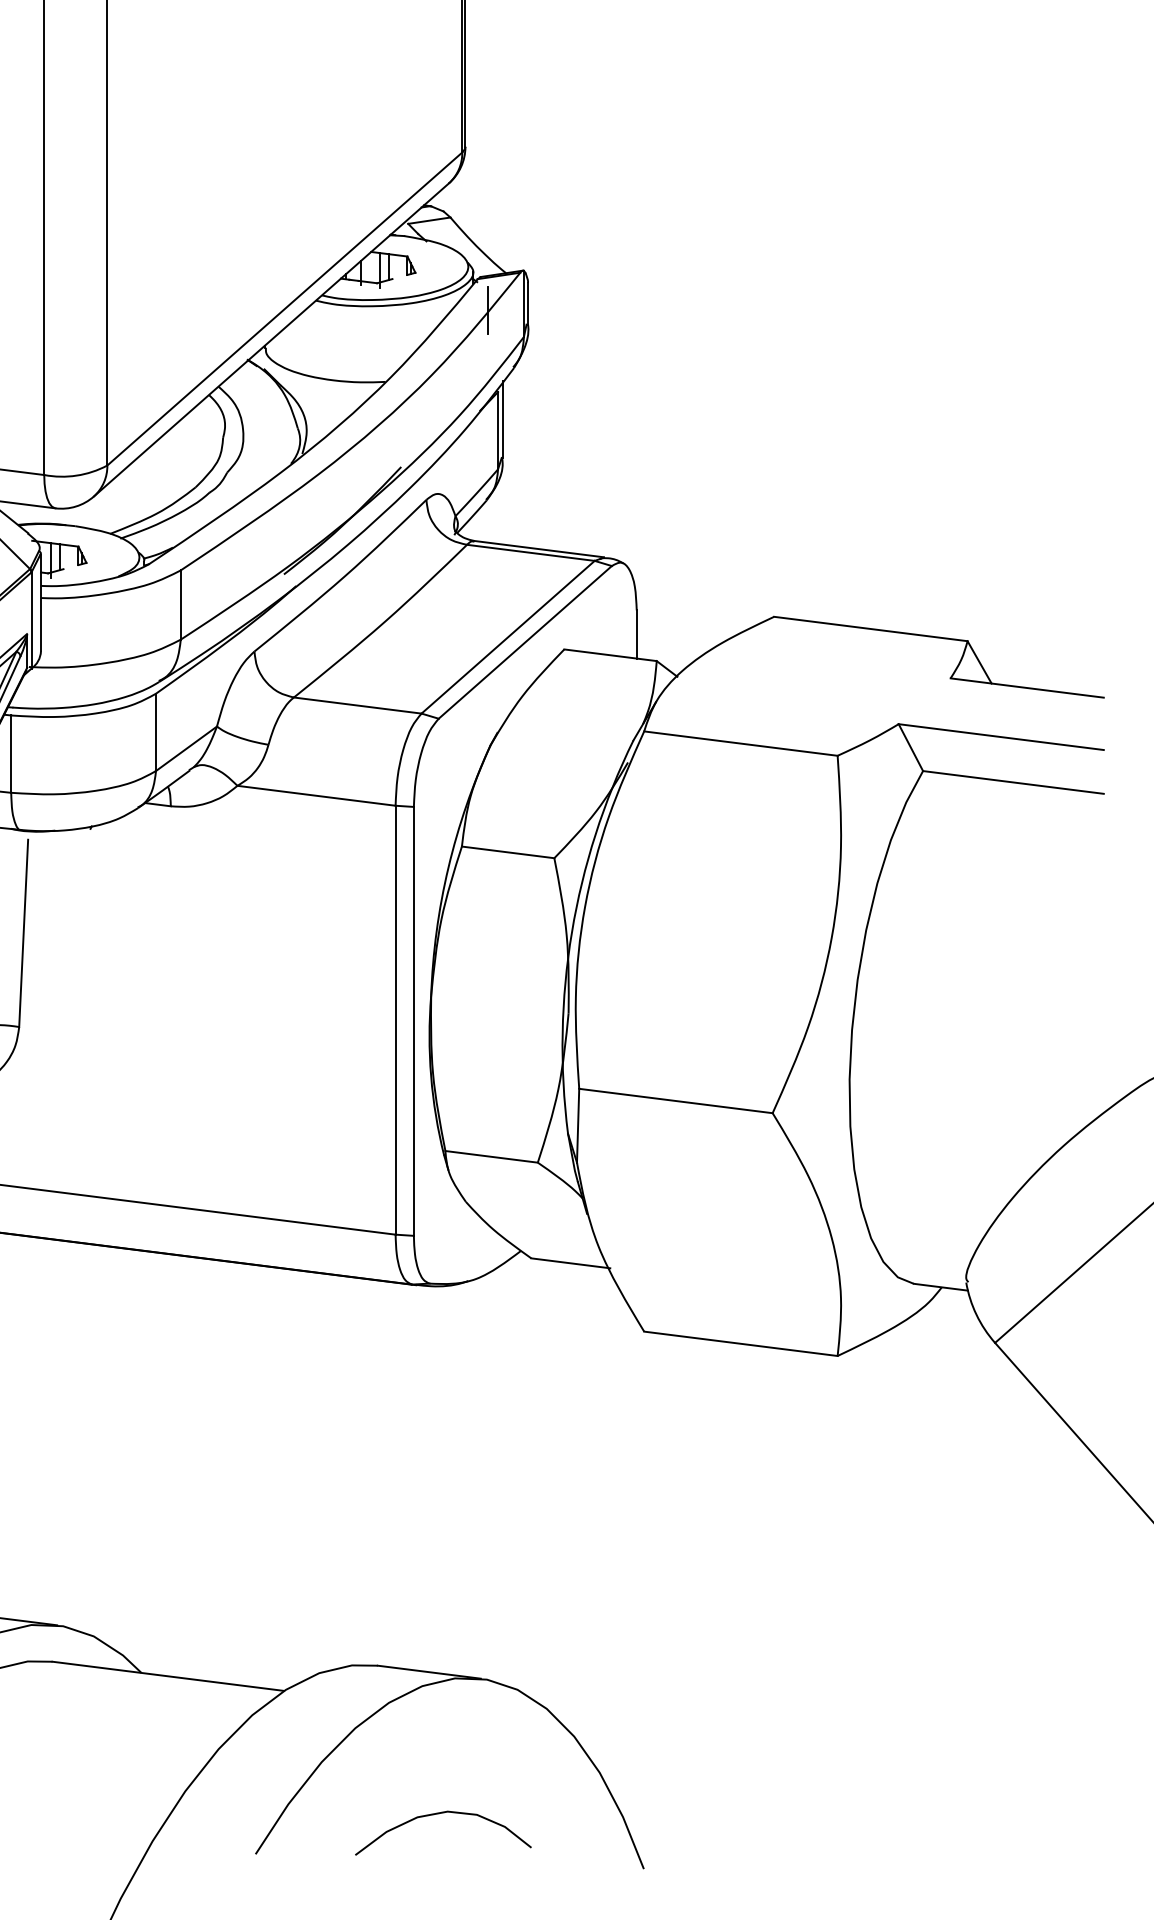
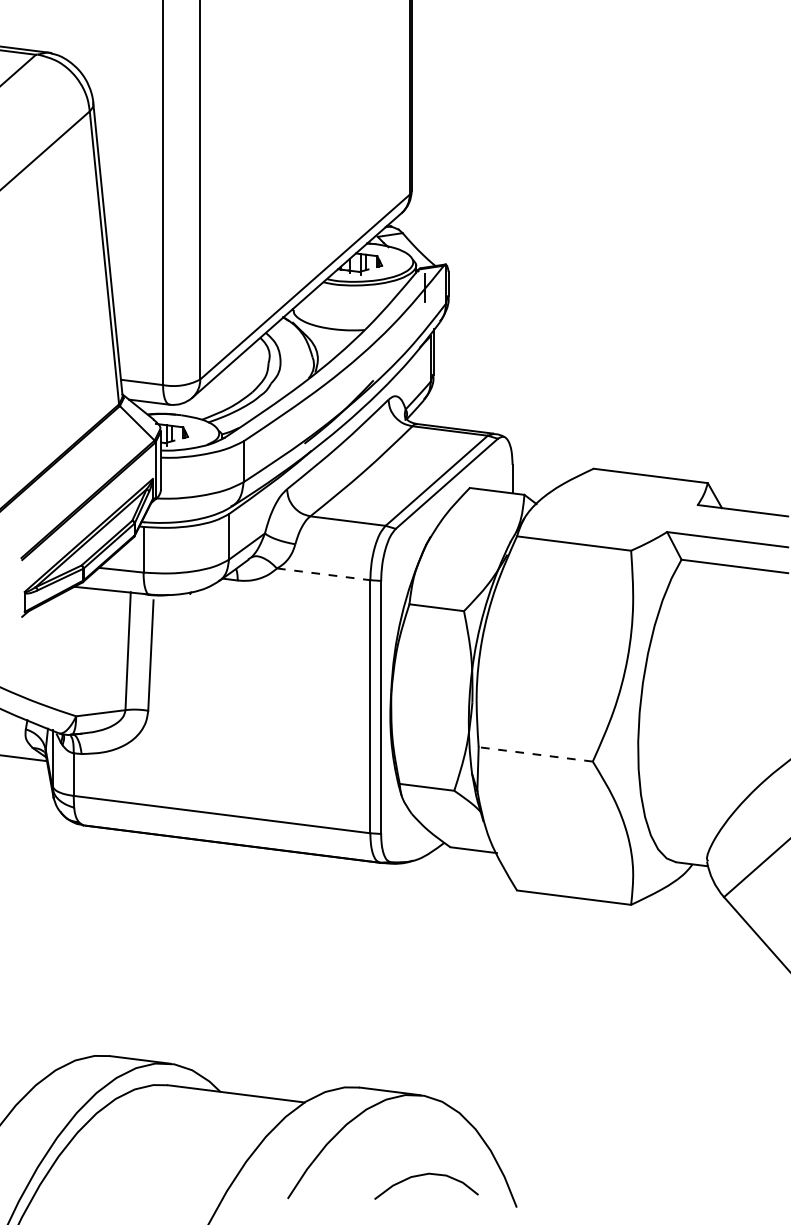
line: (317, 796) -> (324, 574), solid -> dashed
line: (675, 1101) -> (535, 754), solid -> dashed
curve: (443, 1814) -> (426, 1175), moved

